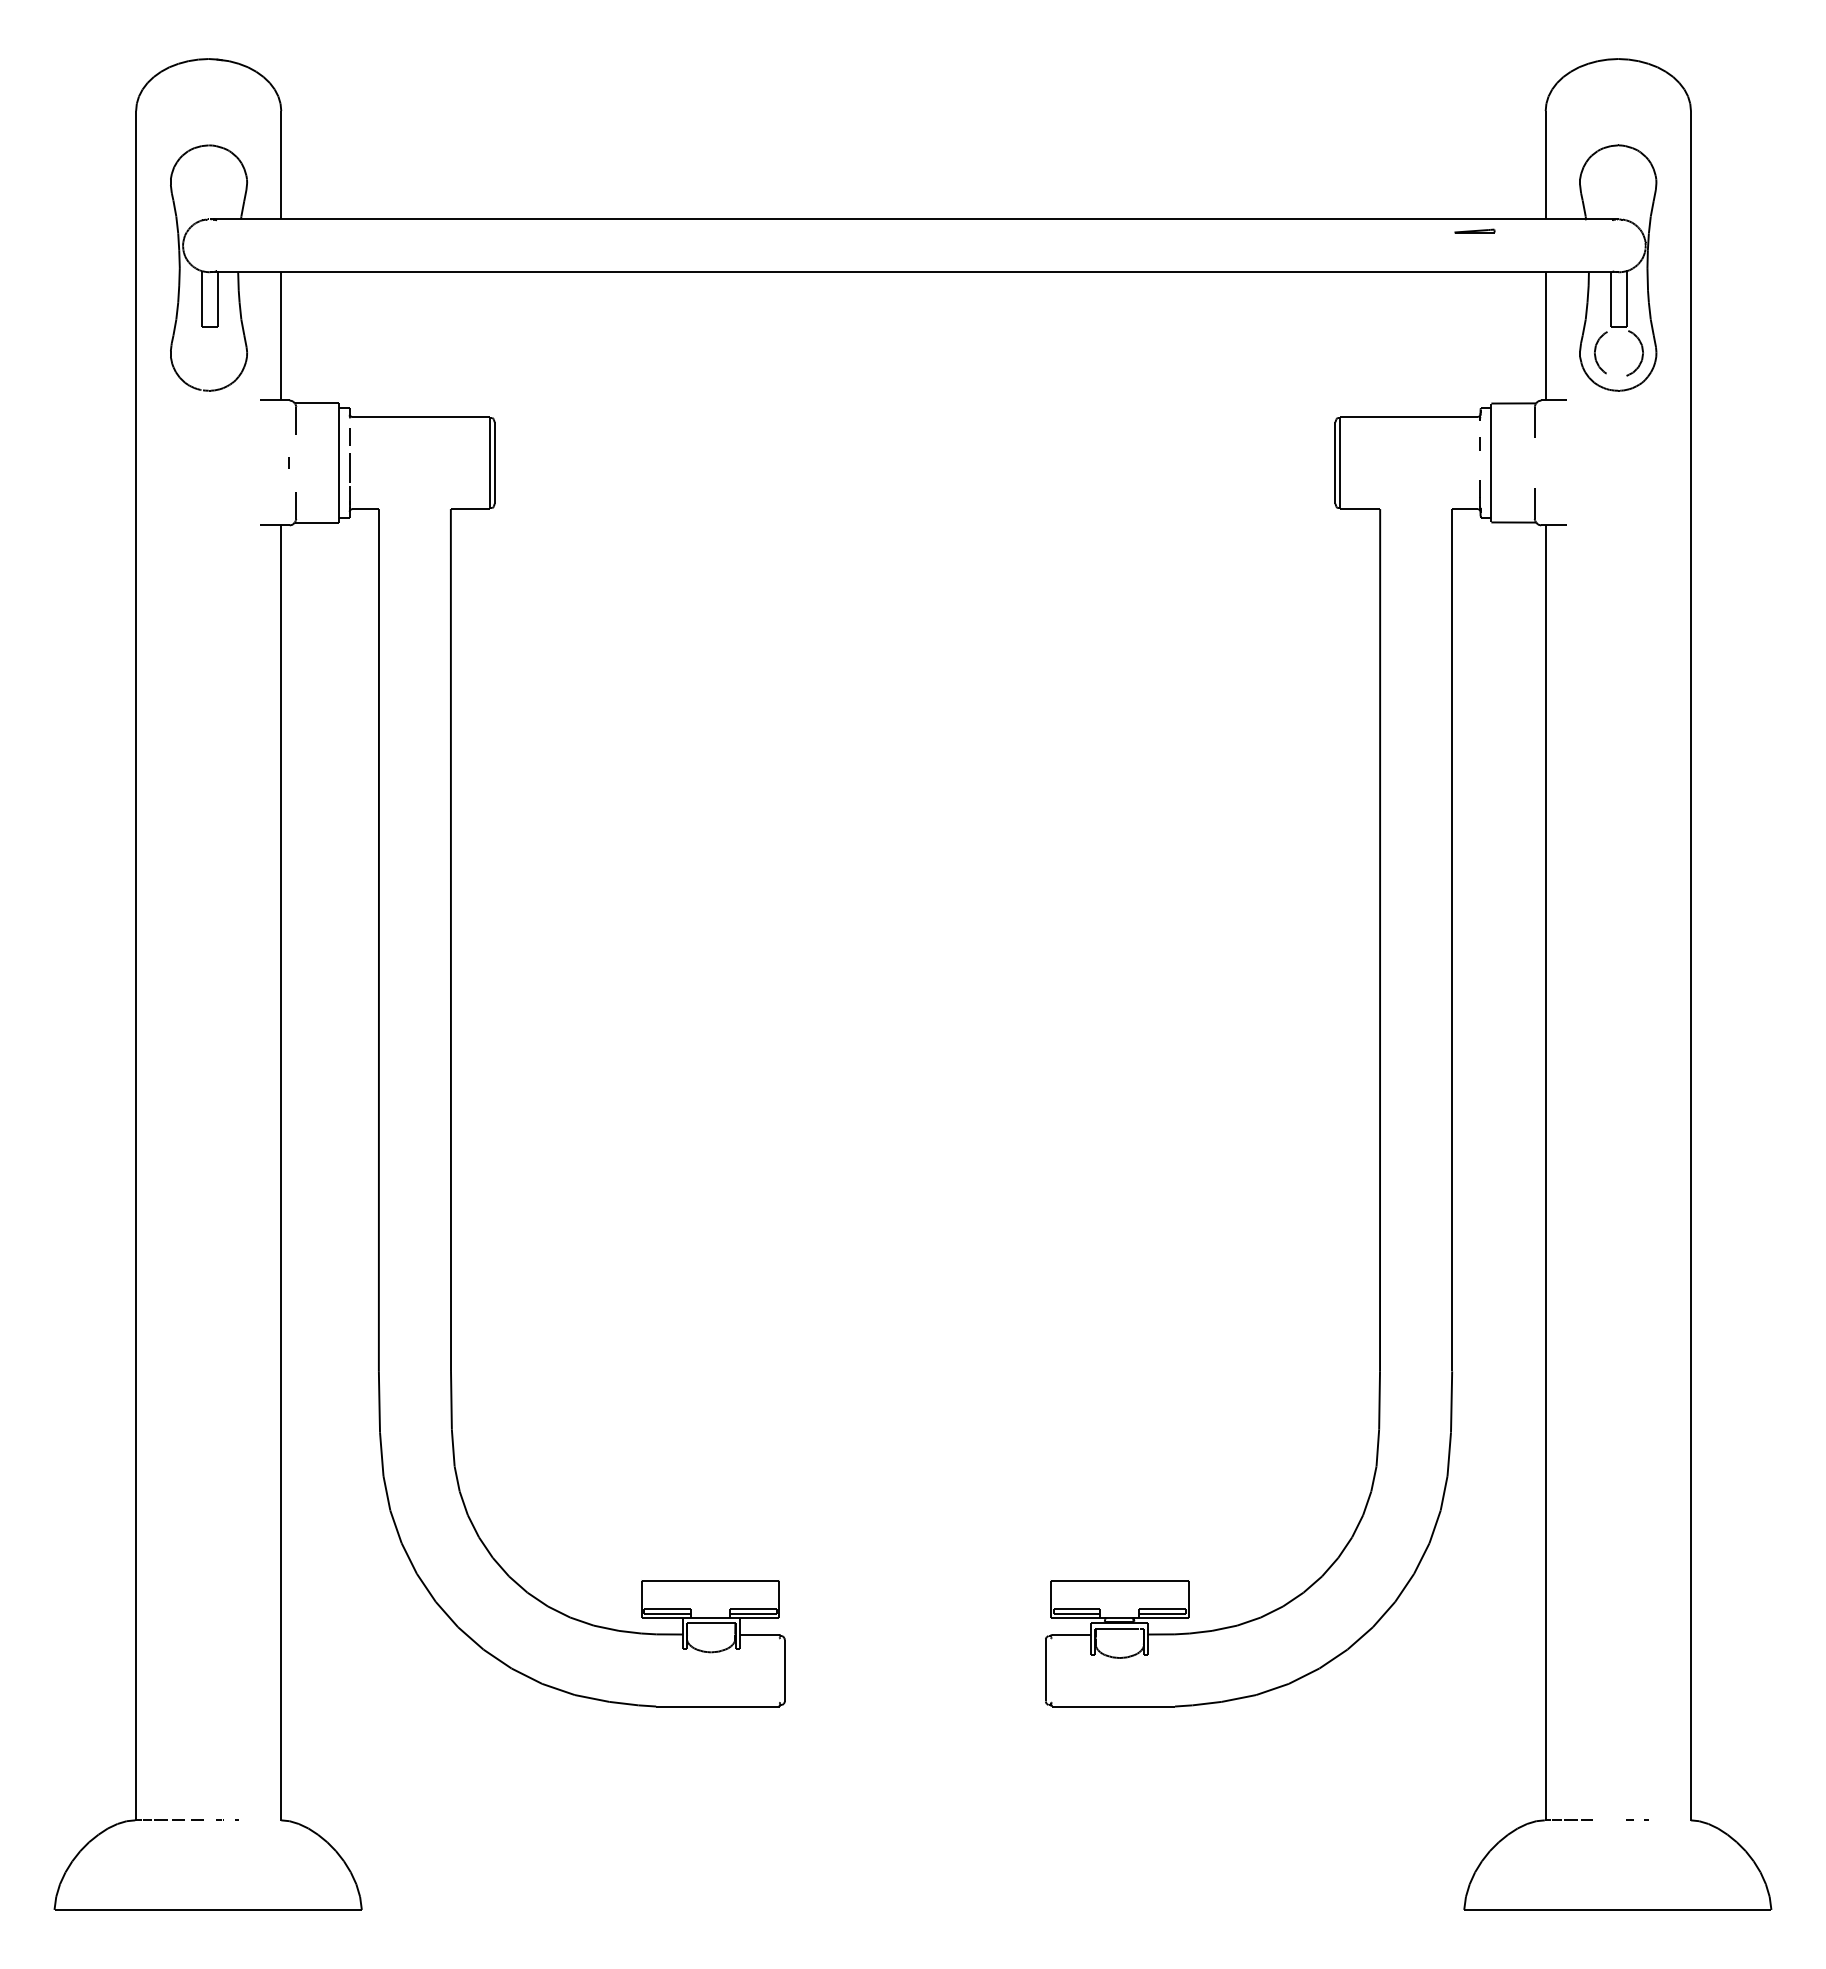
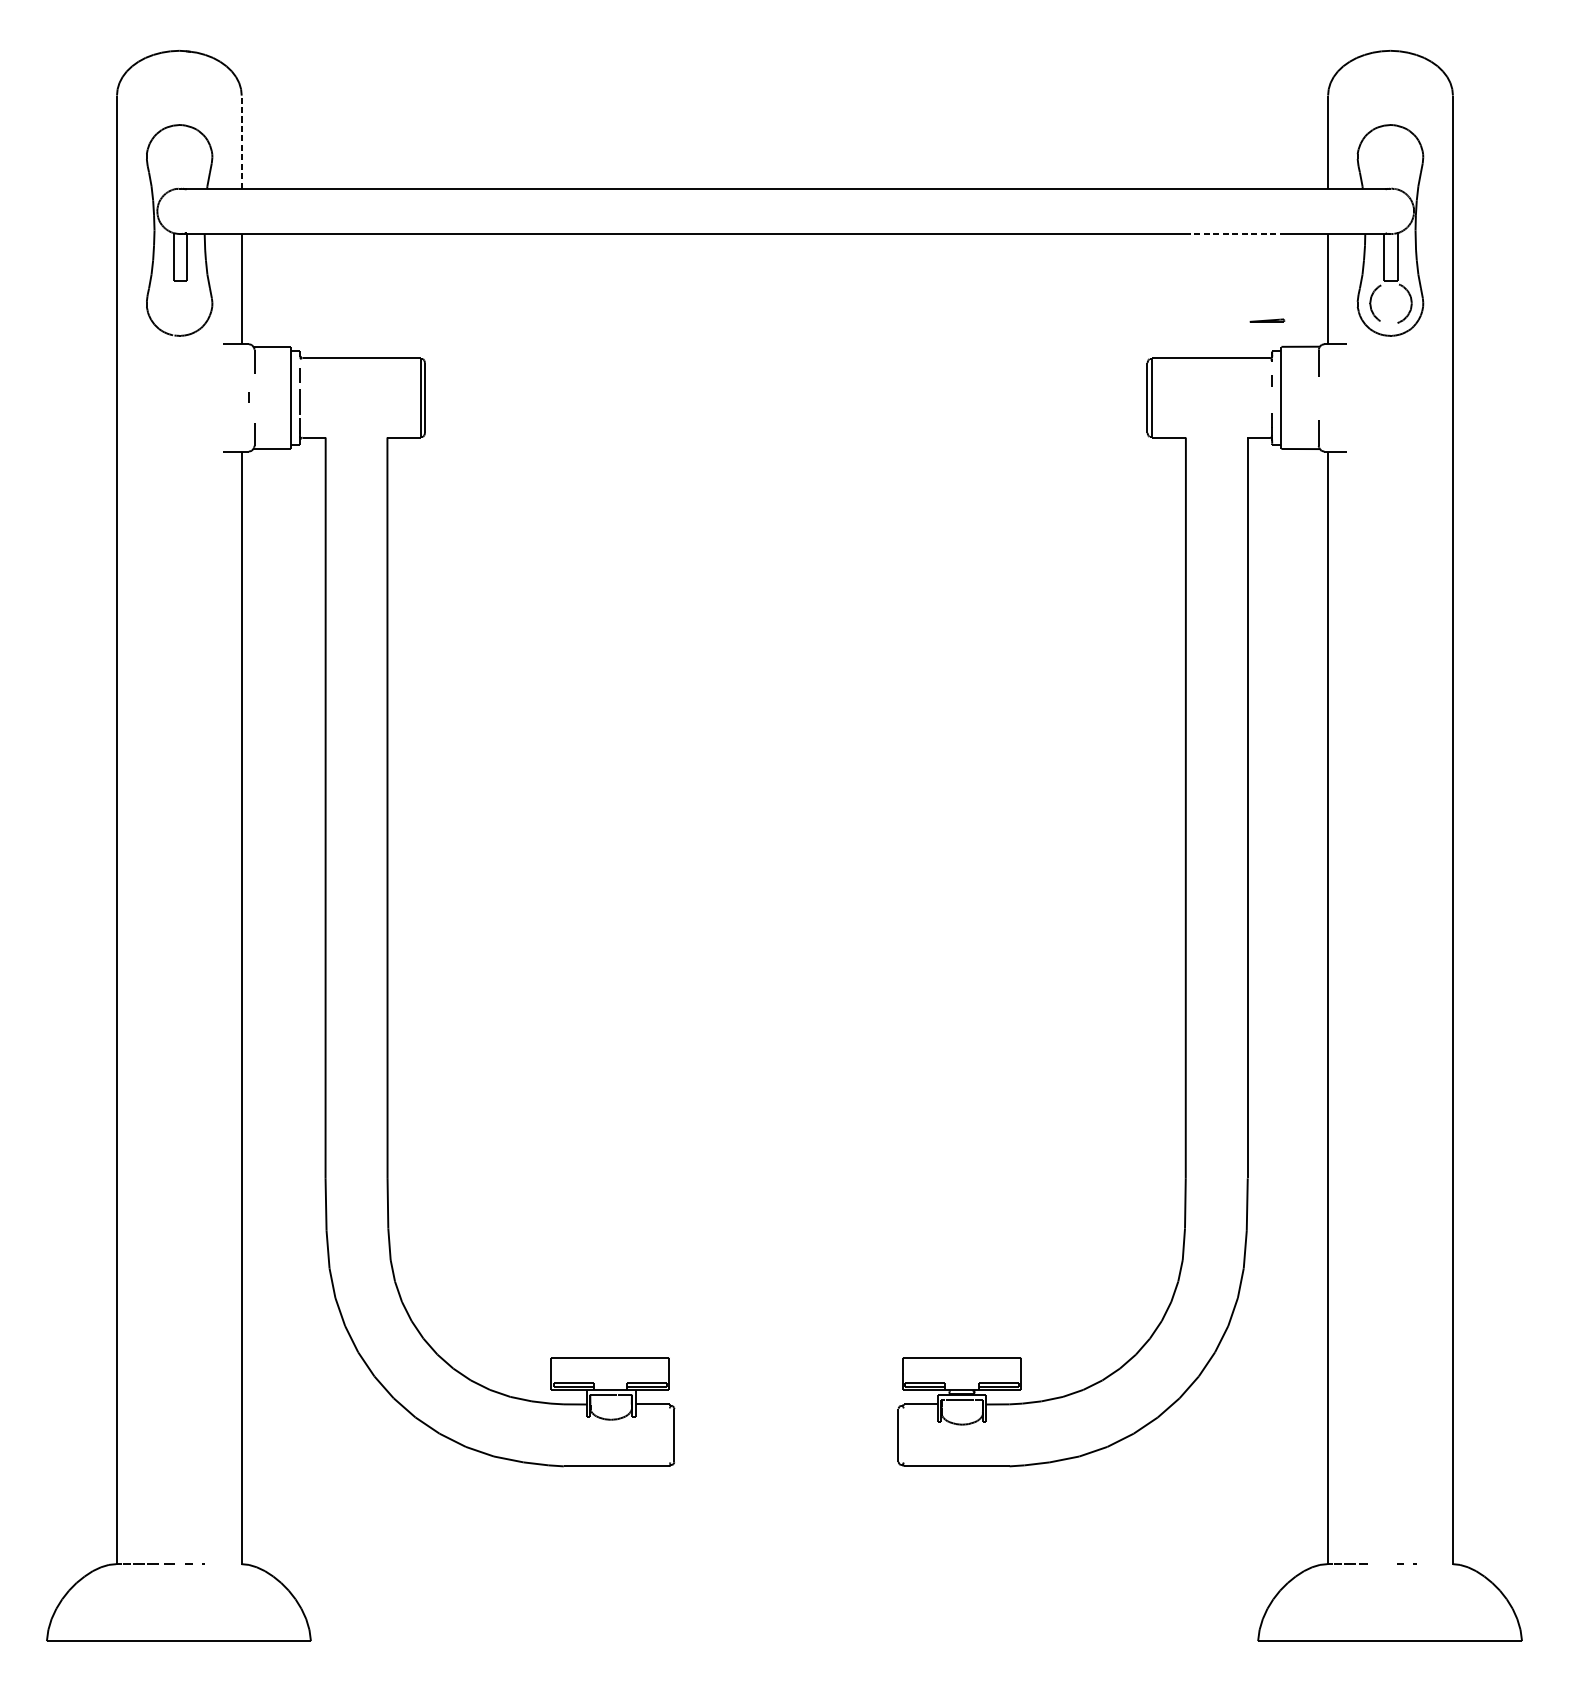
line: (281, 164) -> (241, 141), solid -> dashed
part: (1474, 230) -> (1266, 320), moved
line: (1435, 272) -> (1233, 234), solid -> dashed

